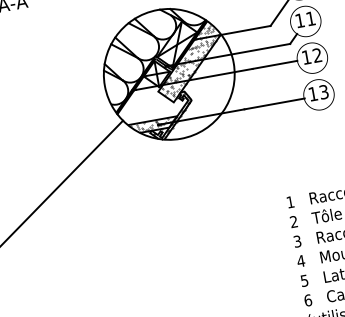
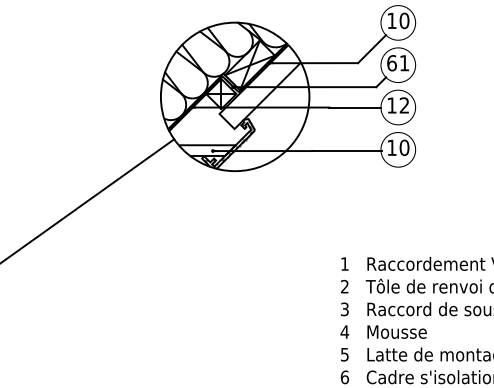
text: (299, 21) -> (391, 63), 11 -> 61
hatch: (190, 62) -> (261, 87), removed
text: (323, 91) -> (404, 147), 13 -> 10
hatch: (153, 126) -> (207, 151), removed

